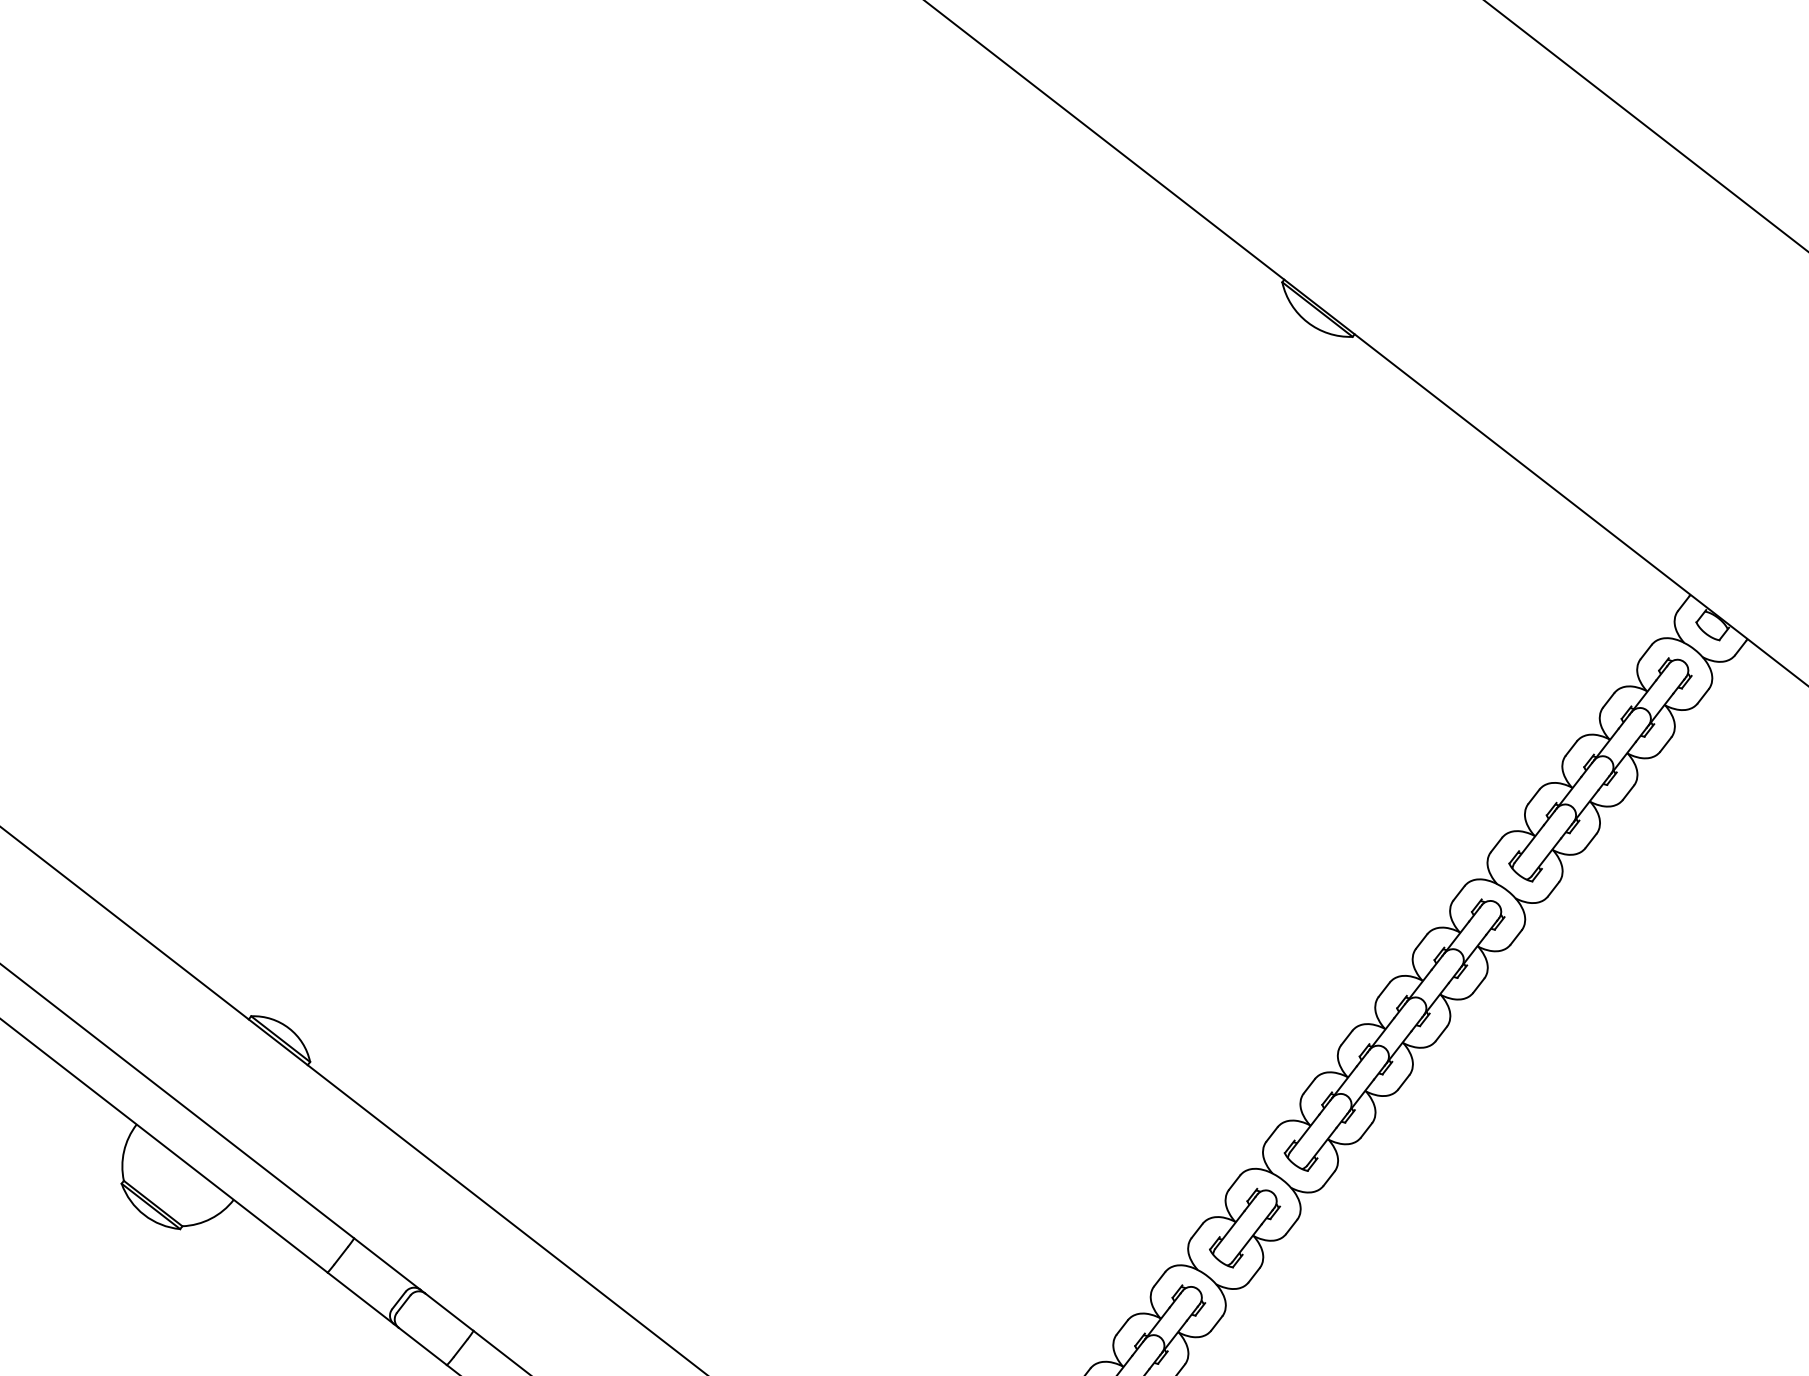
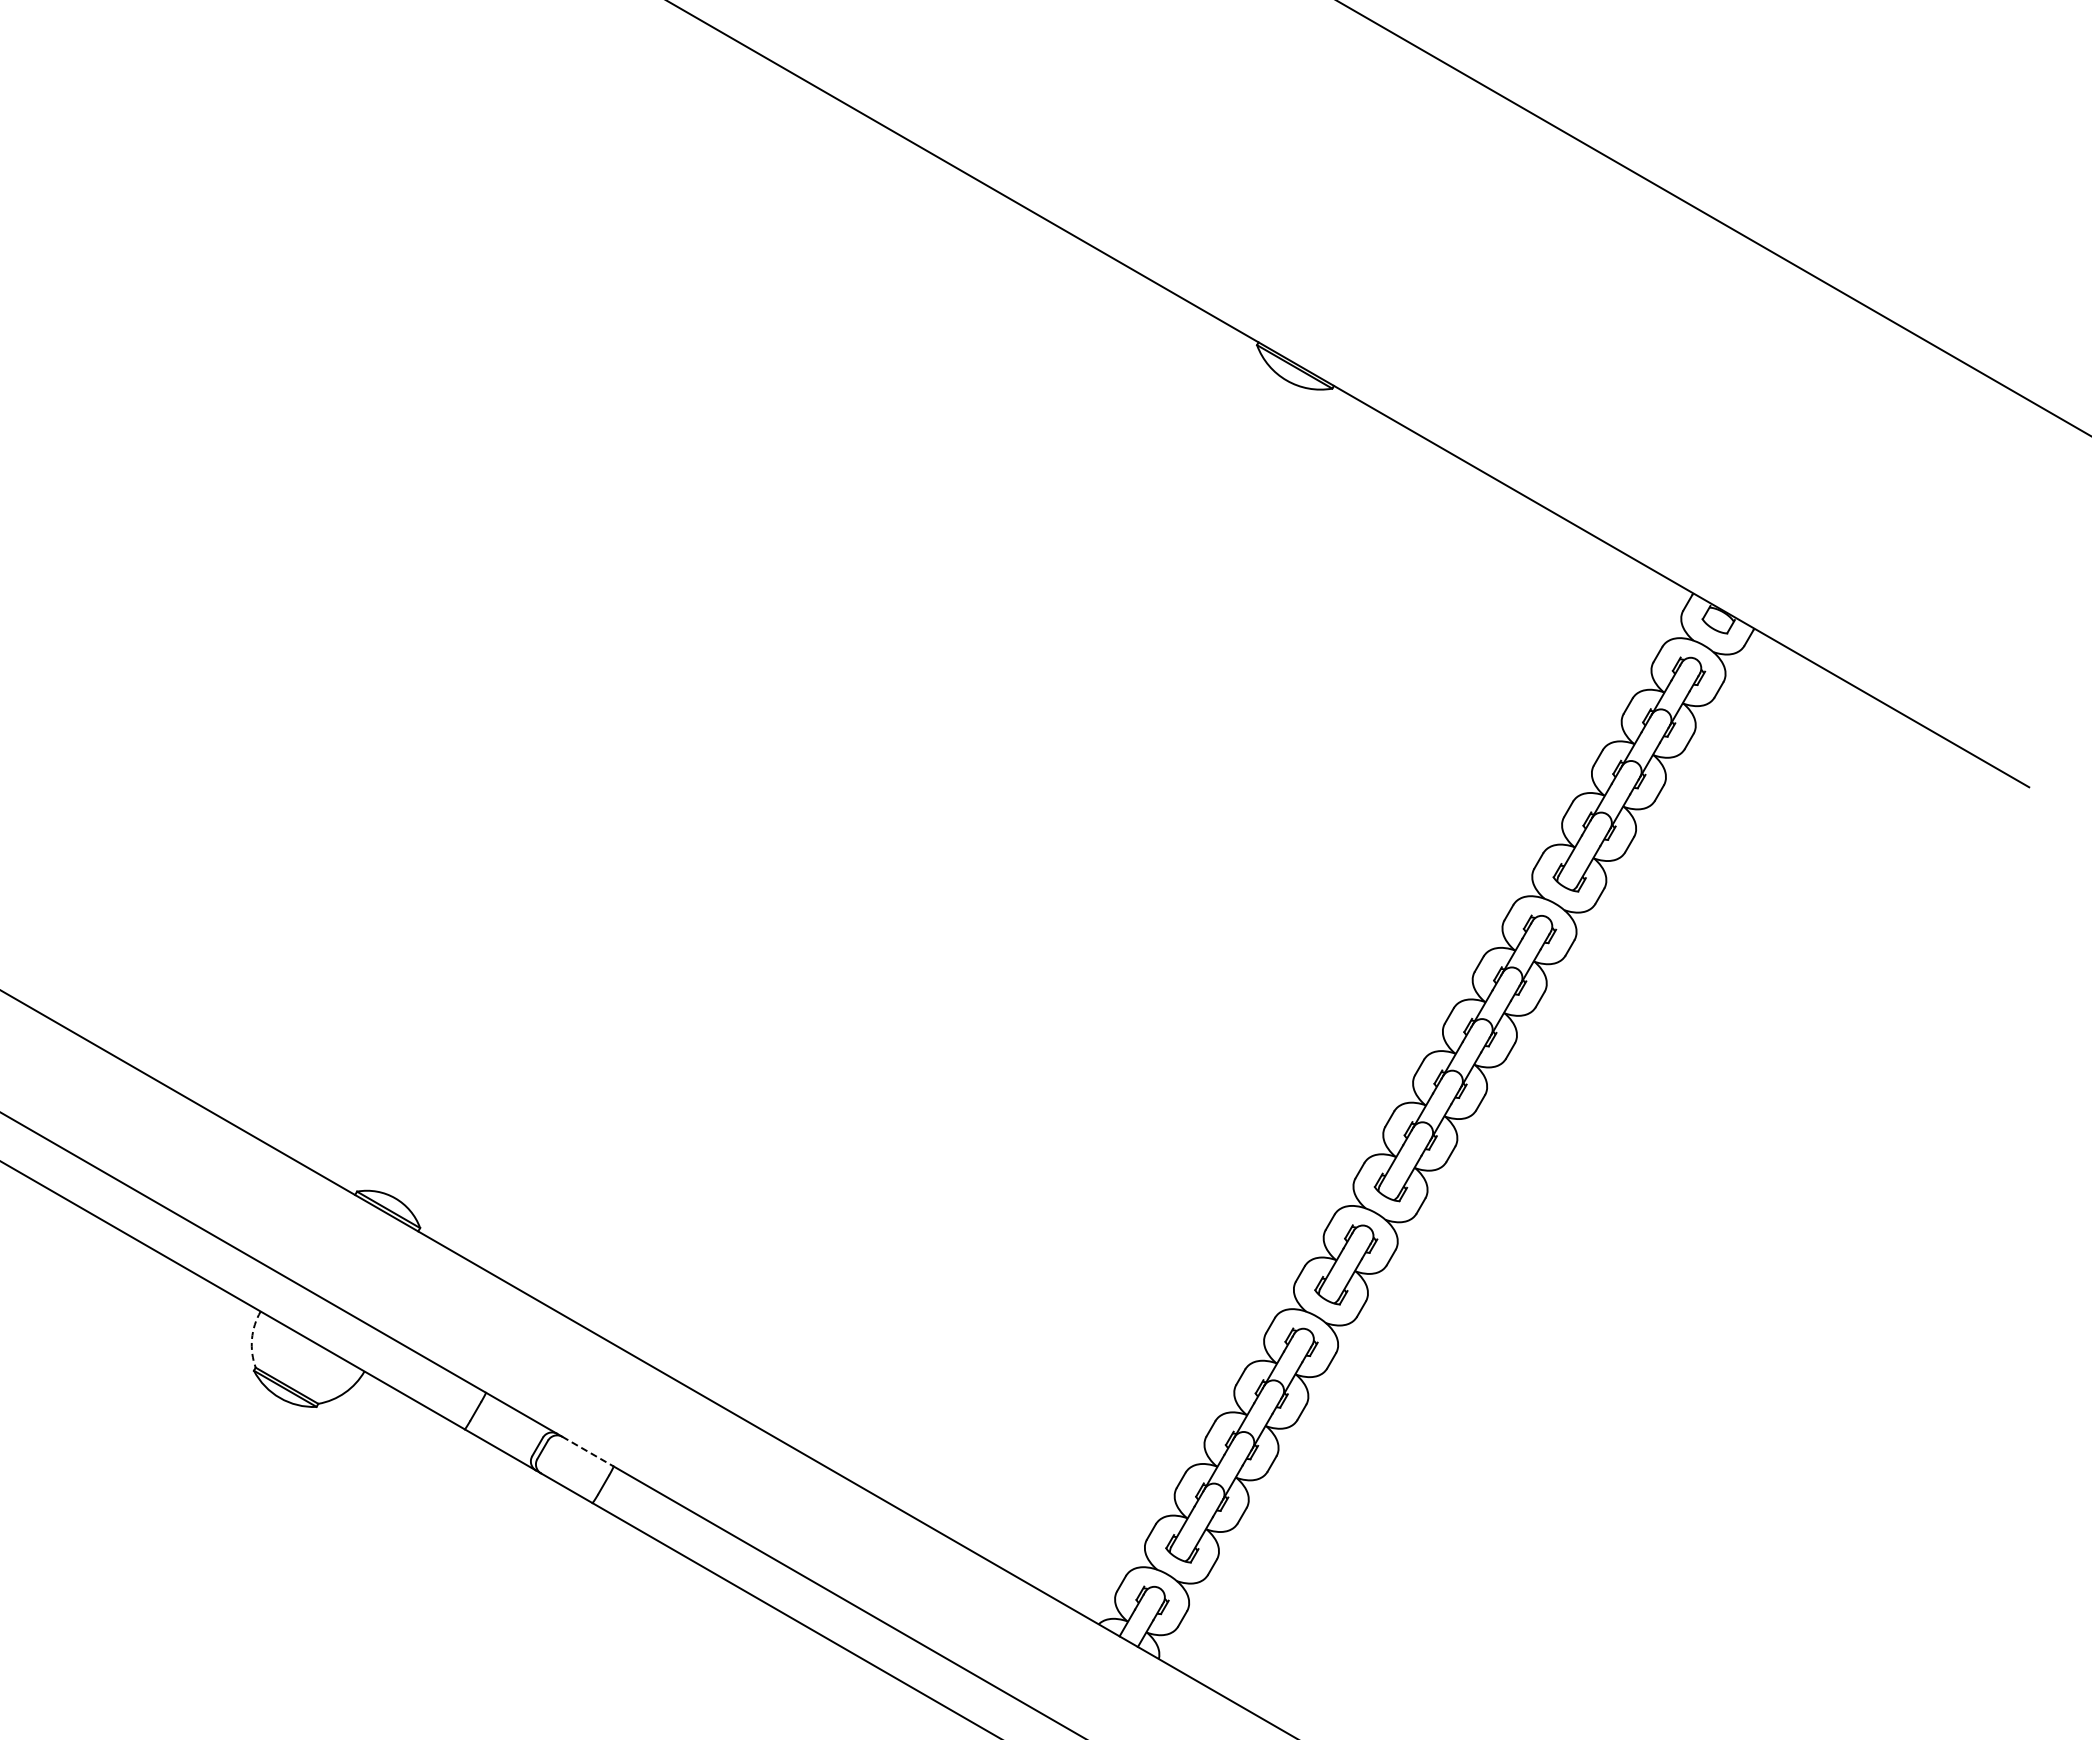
arc: (124, 1151) -> (252, 1339), solid -> dashed
line: (448, 1312) -> (587, 1451), solid -> dashed

